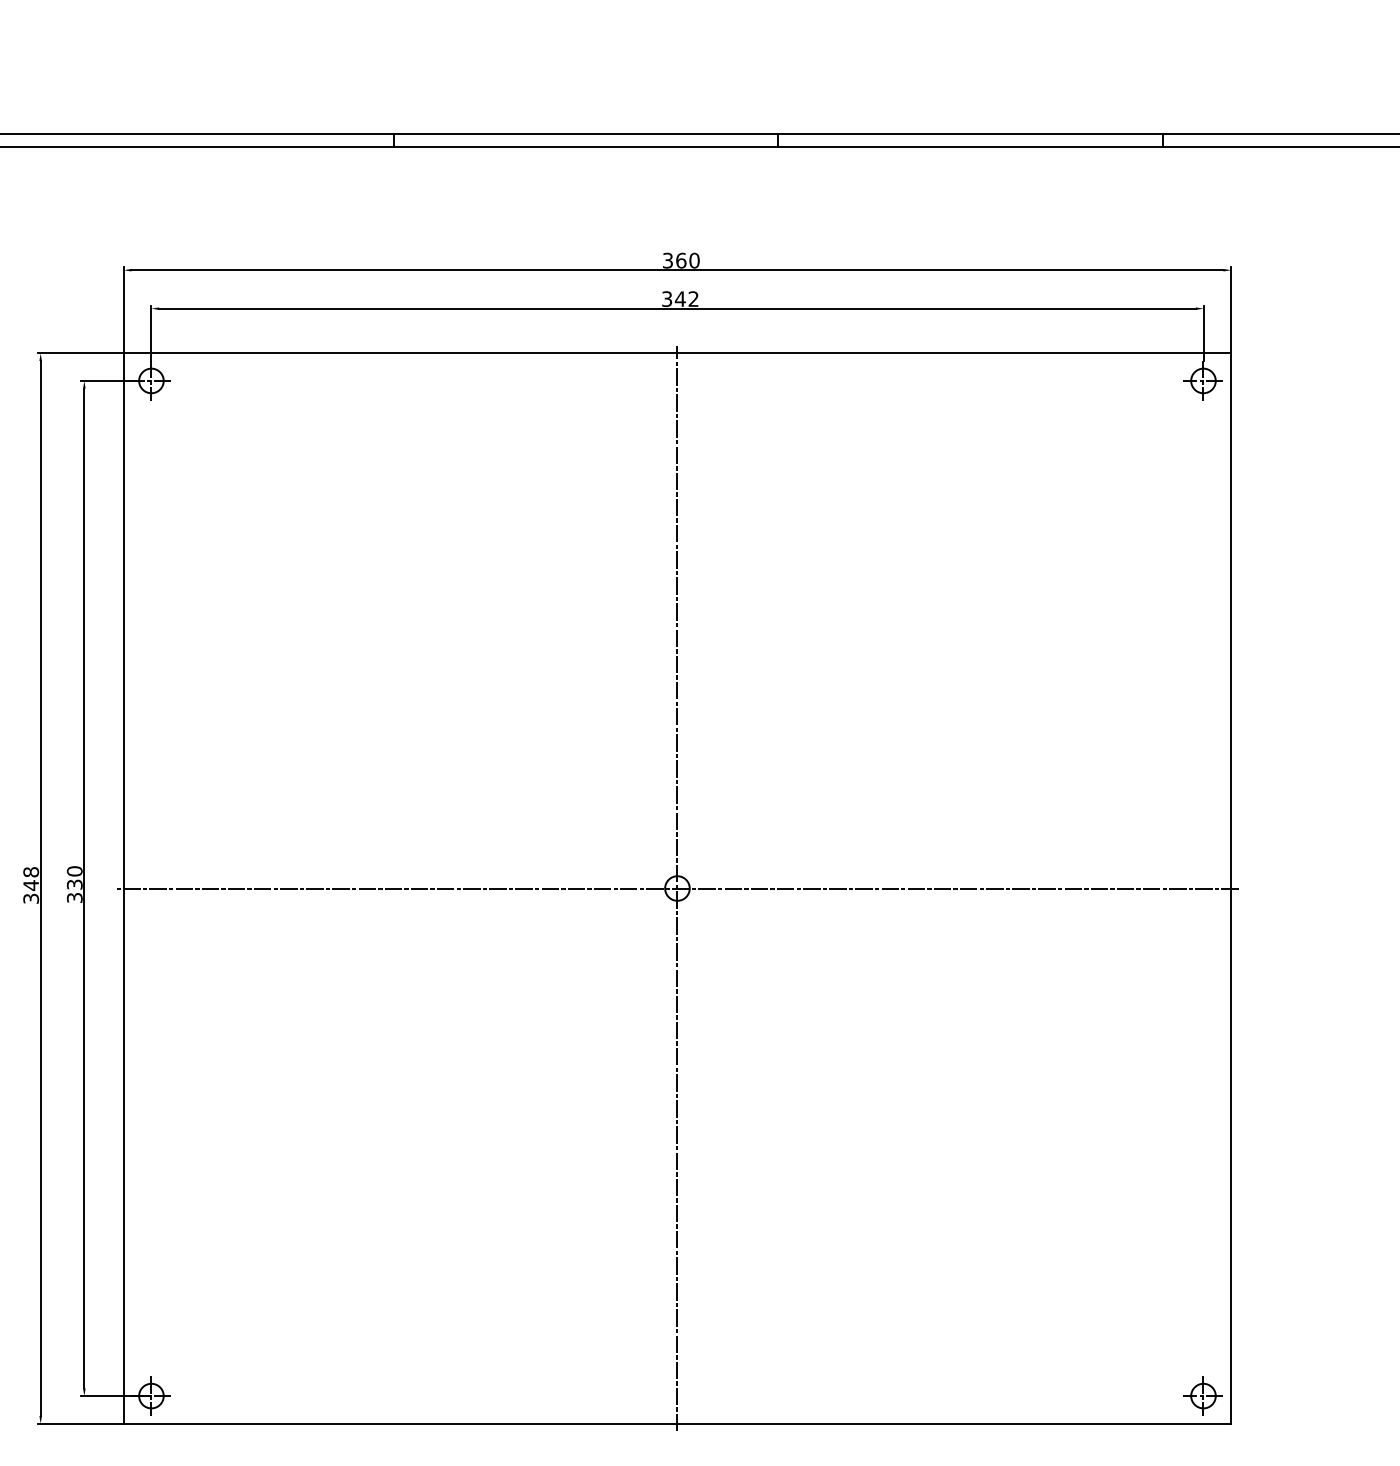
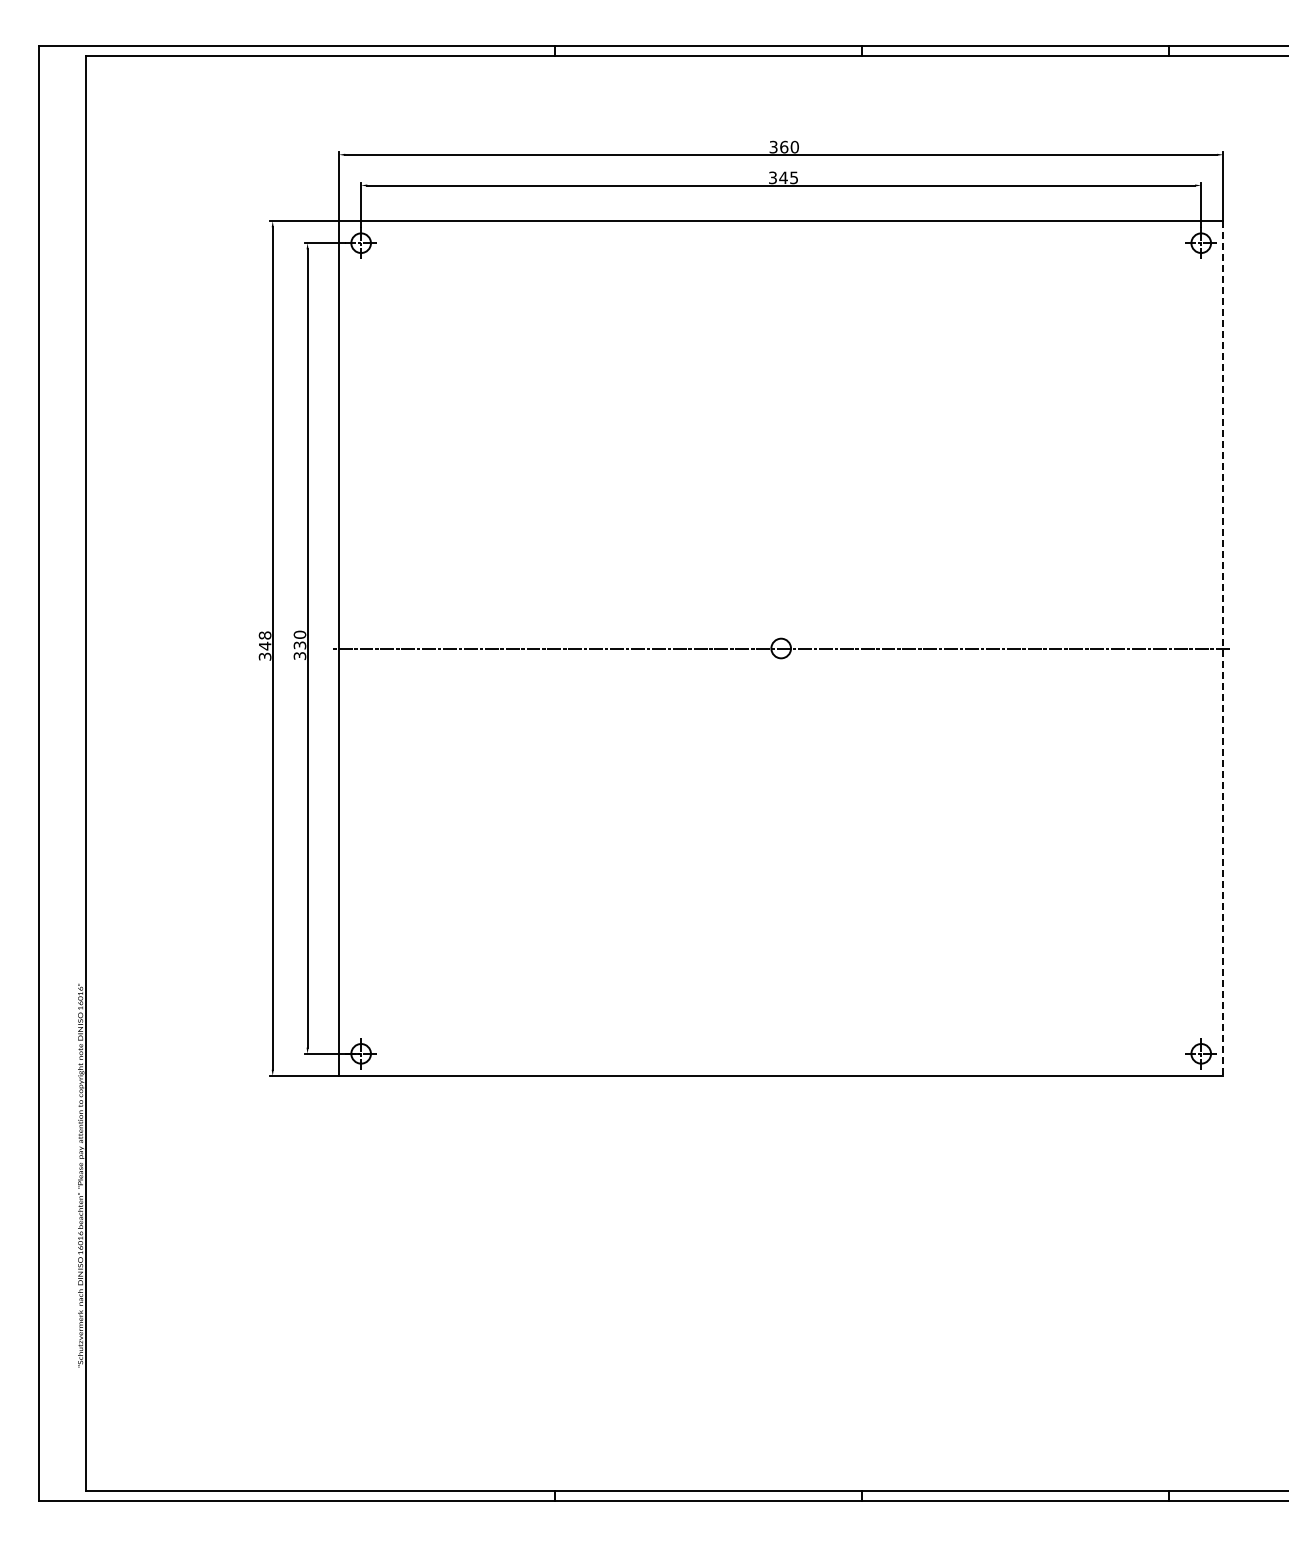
text: (692, 298) -> (793, 177), 342 -> 345
line: (677, 888) -> (781, 648), removed
line: (1231, 889) -> (1223, 649), solid -> dashed

